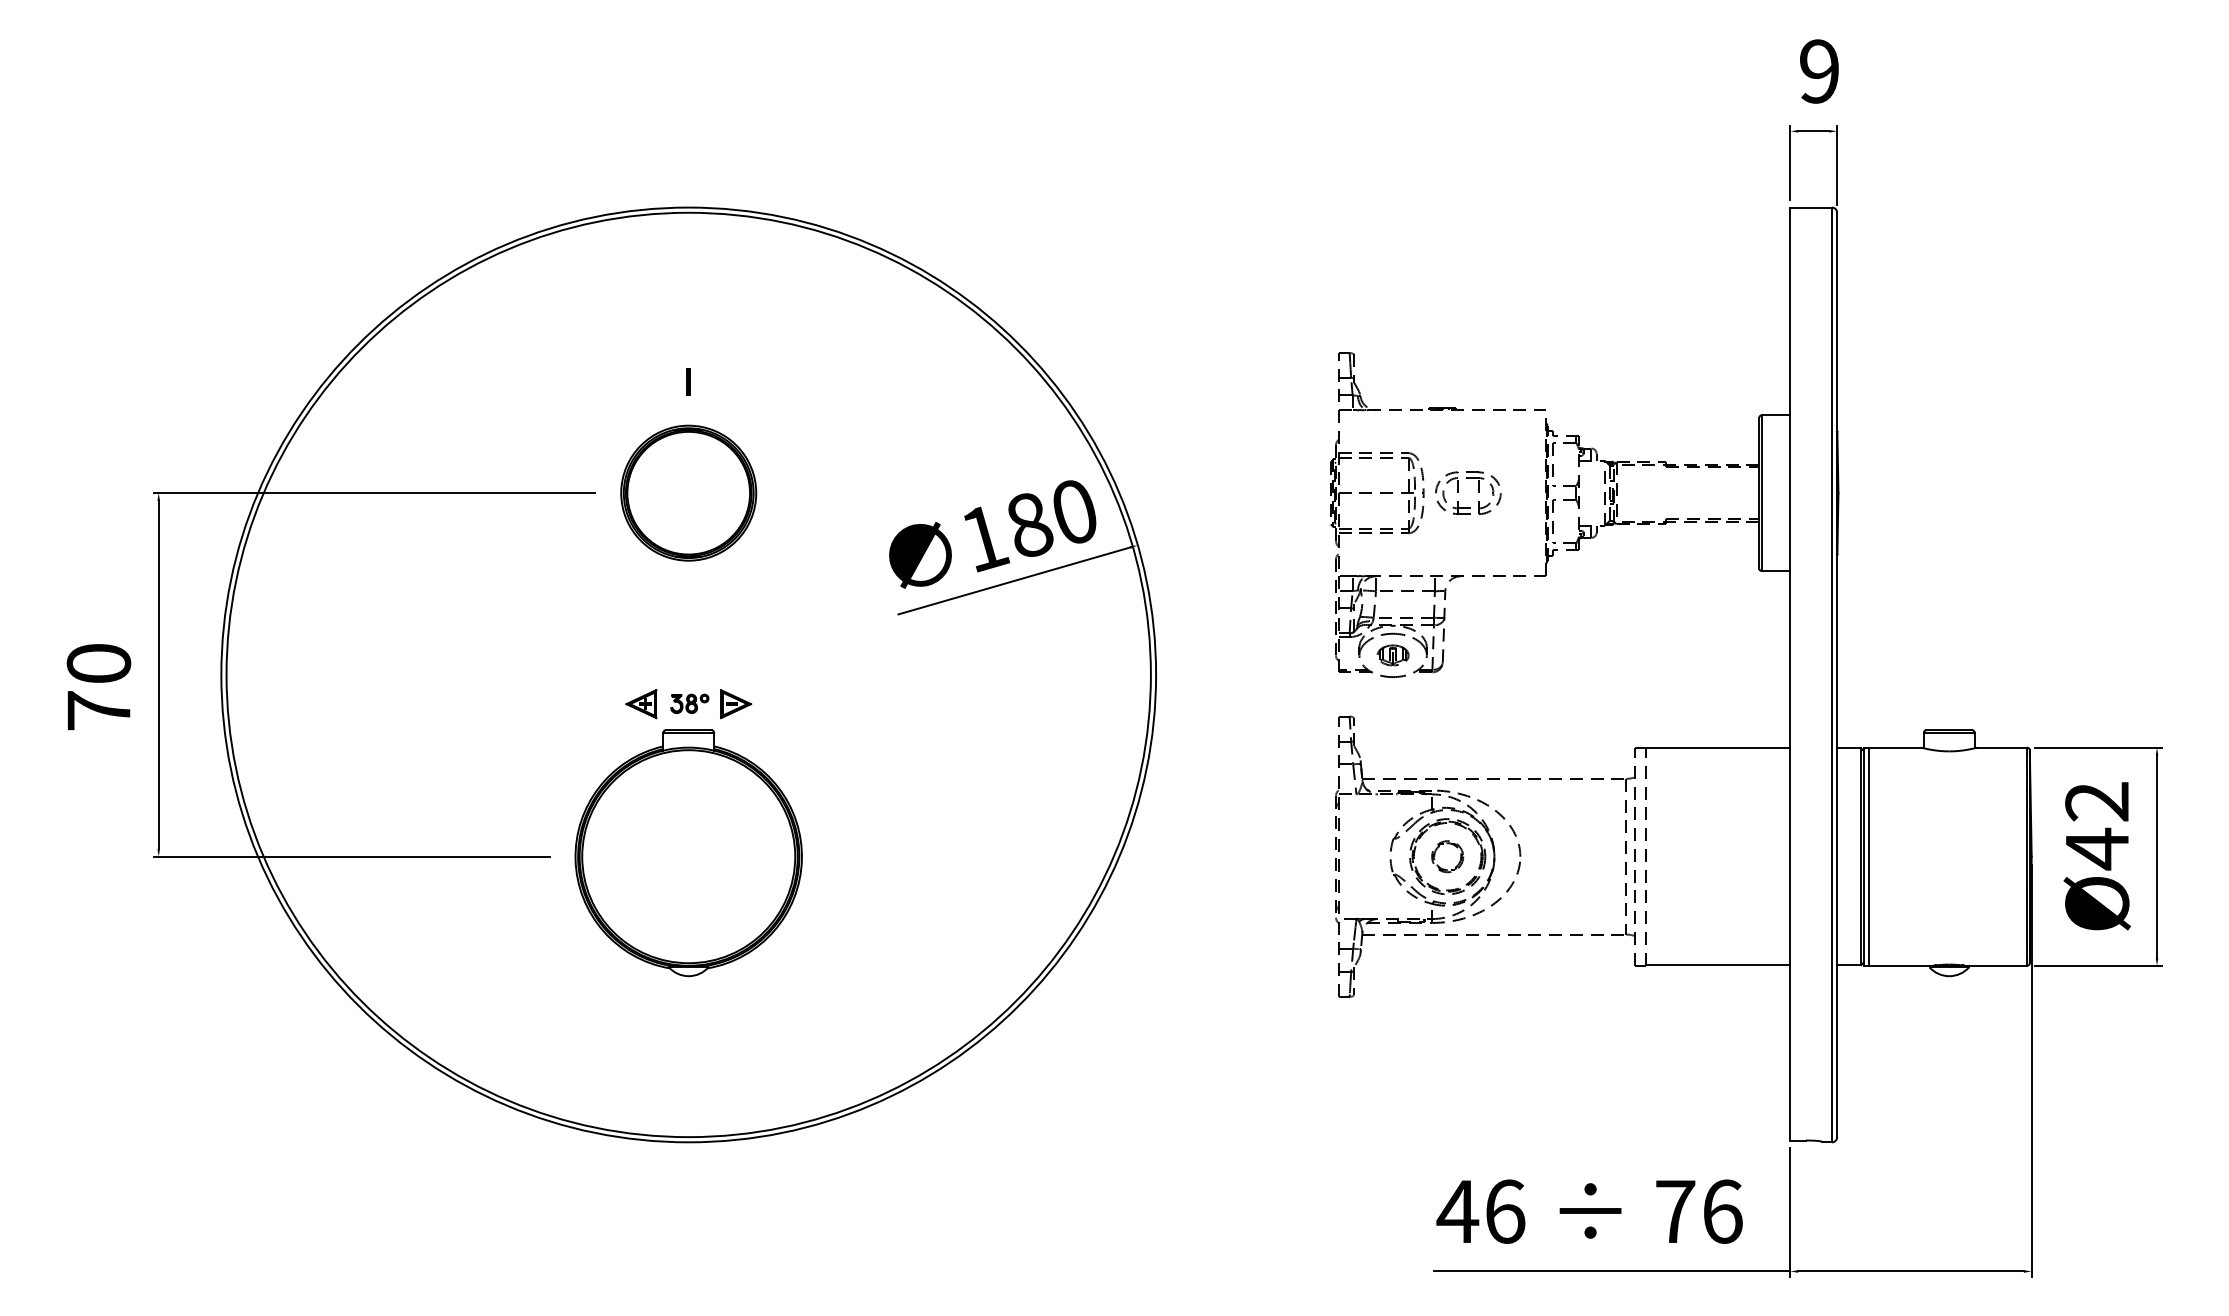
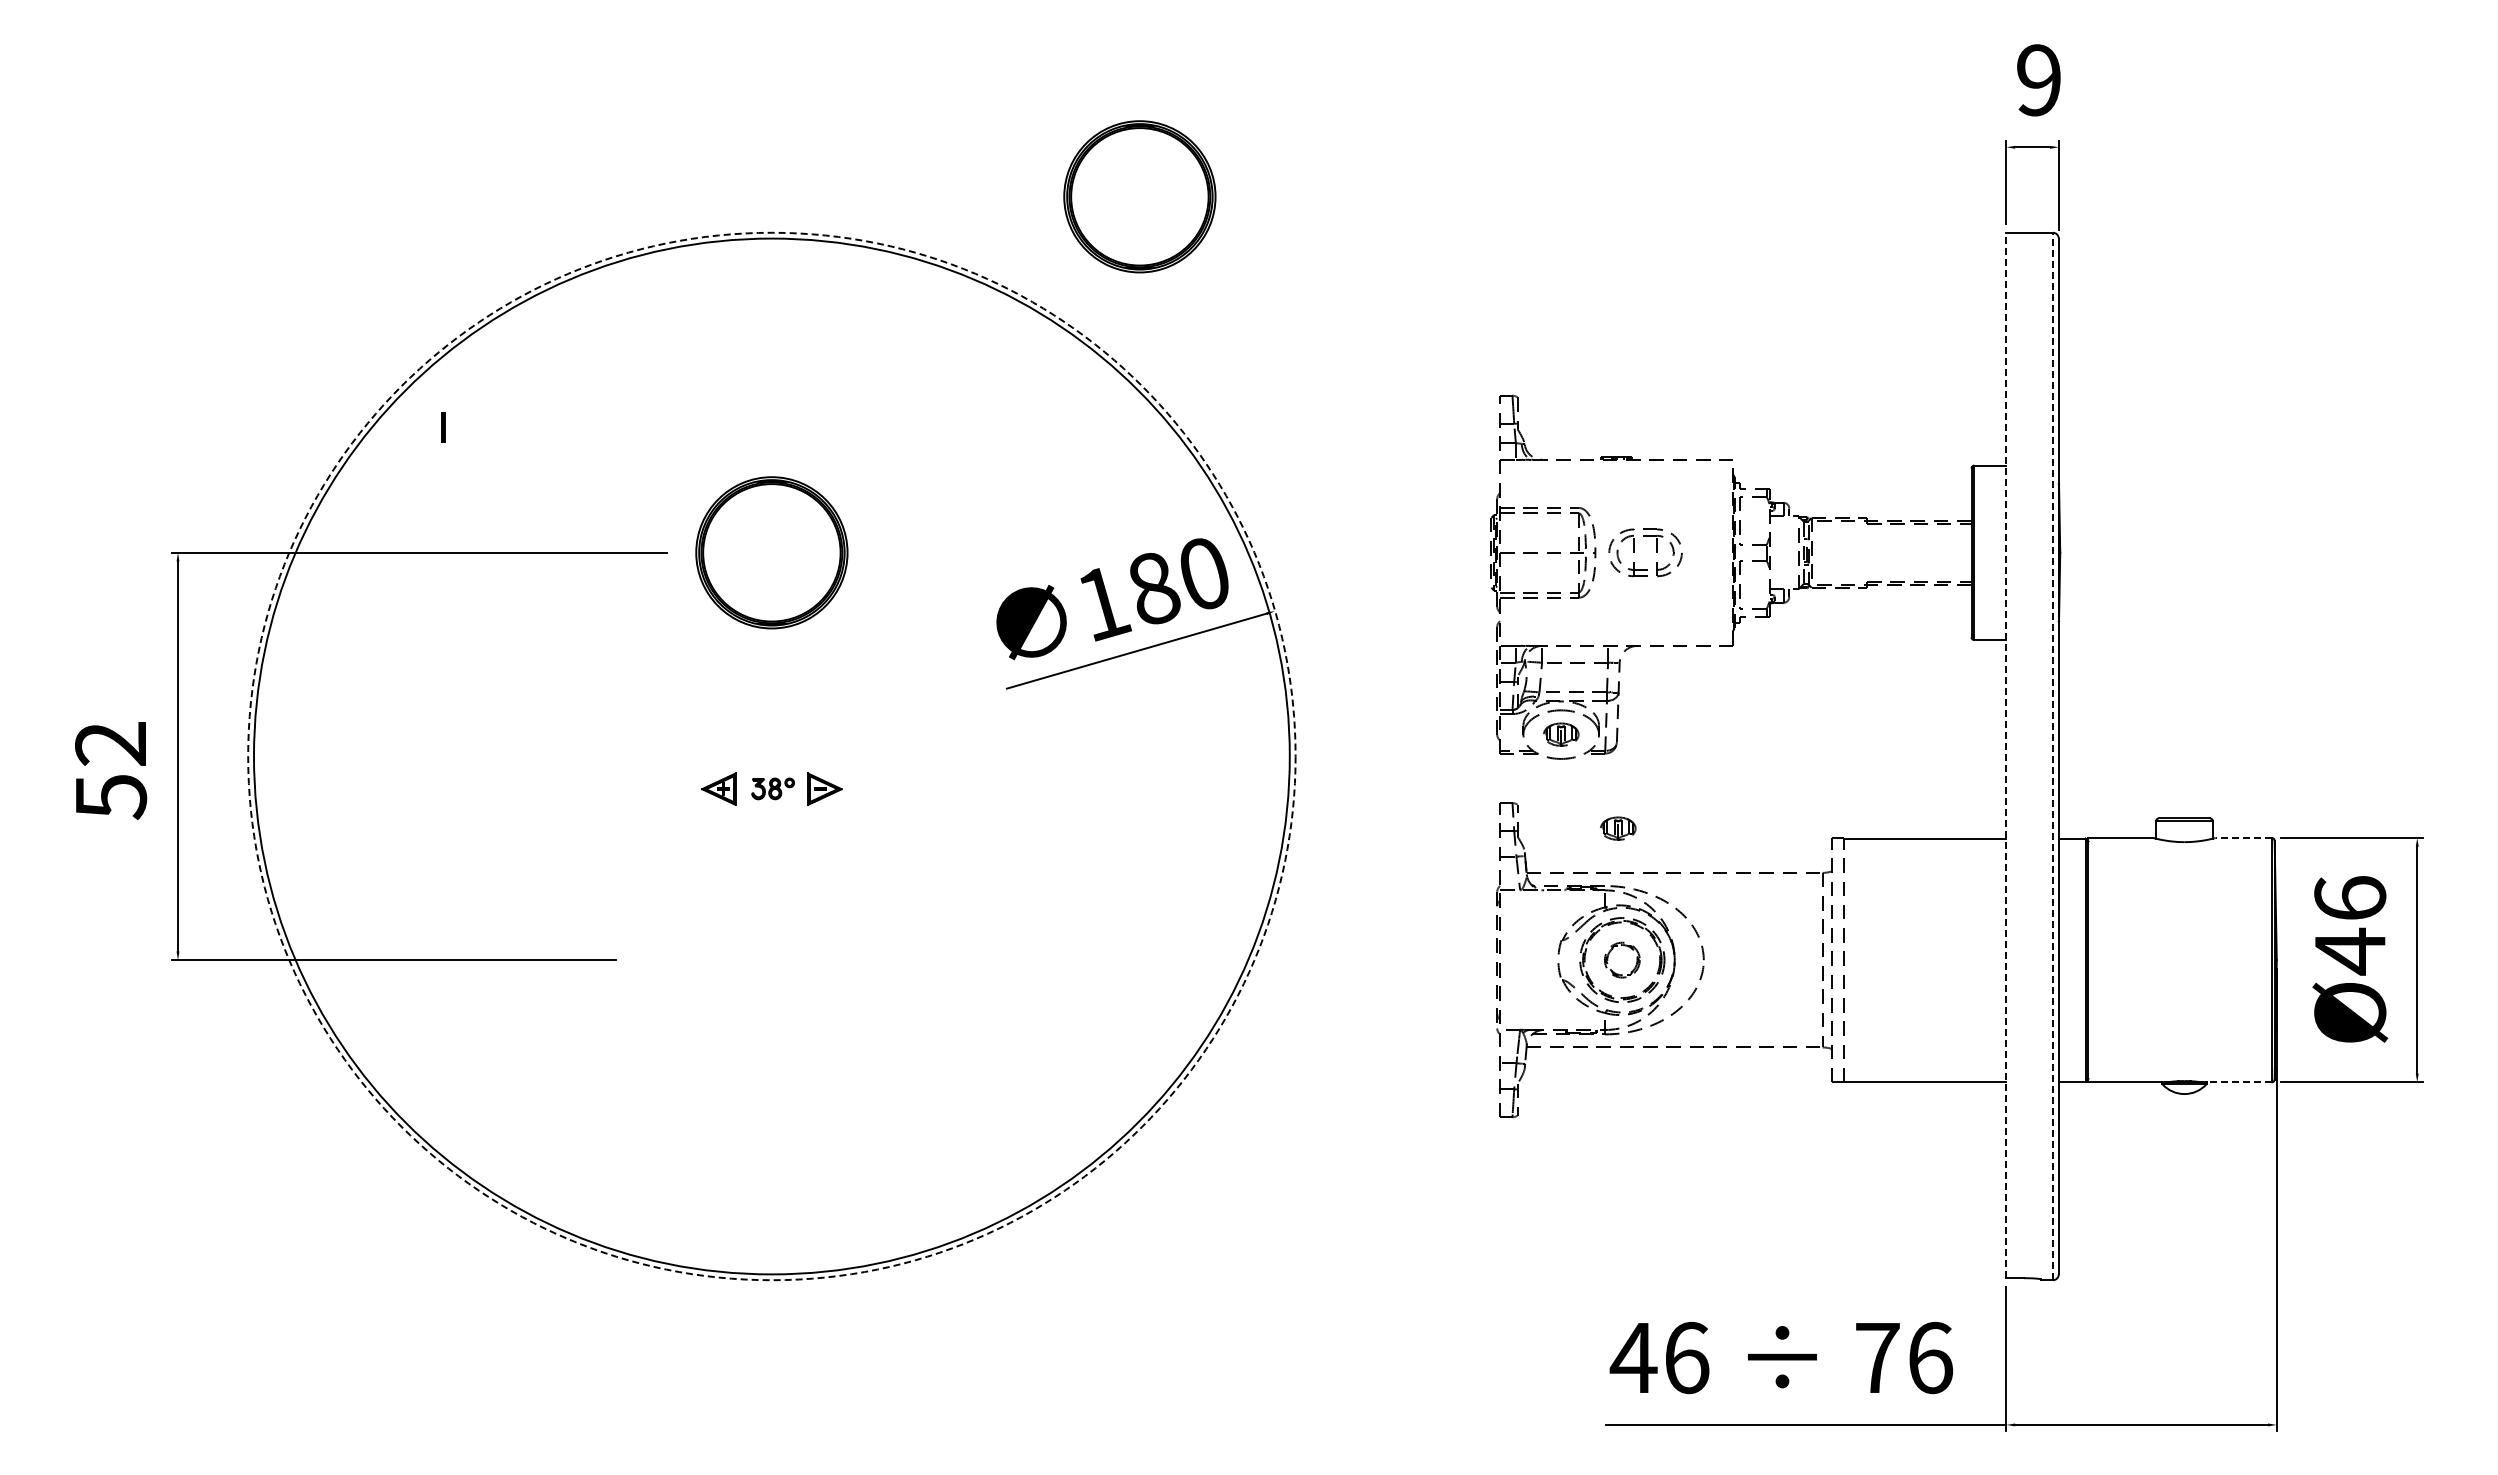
part: (1016, 175) -> (1139, 196), added
line: (688, 381) -> (443, 427), moved
circle: (688, 674) -> (771, 756), solid -> dashed
line: (1790, 674) -> (2006, 755), solid -> dashed
line: (1831, 674) -> (2052, 756), solid -> dashed
text: (99, 688) -> (111, 771), 70 -> 52
part: (1444, 739) -> (1618, 828), added
line: (2001, 747) -> (2243, 837), solid -> dashed
text: (2097, 801) -> (2350, 898), 42 -> 46
part: (688, 852) -> (771, 955), removed
line: (1869, 856) -> (2094, 959), removed
line: (1998, 965) -> (2239, 1082), solid -> dashed

